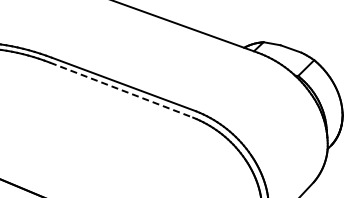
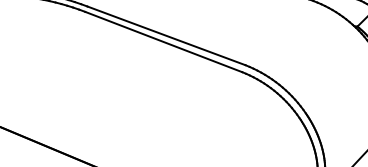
line: (121, 90) -> (163, 42), dashed -> solid

